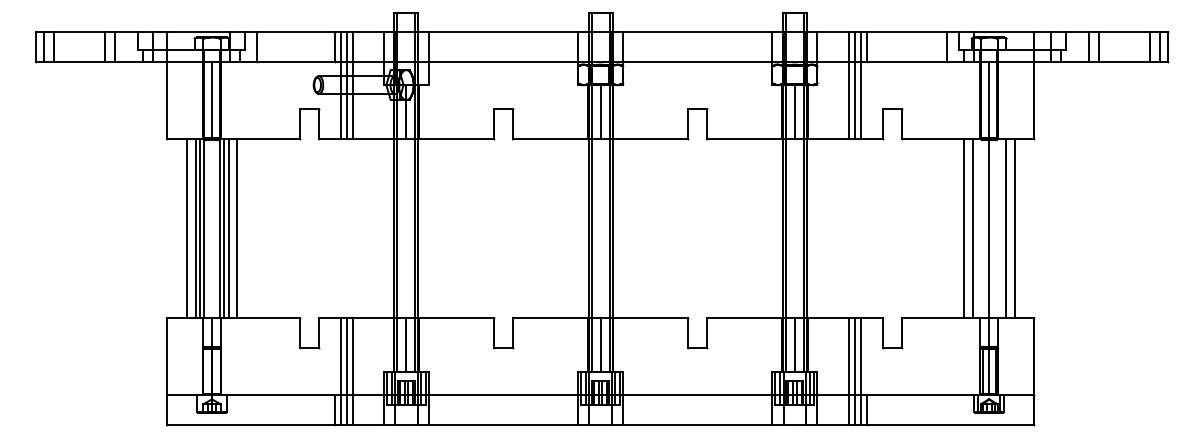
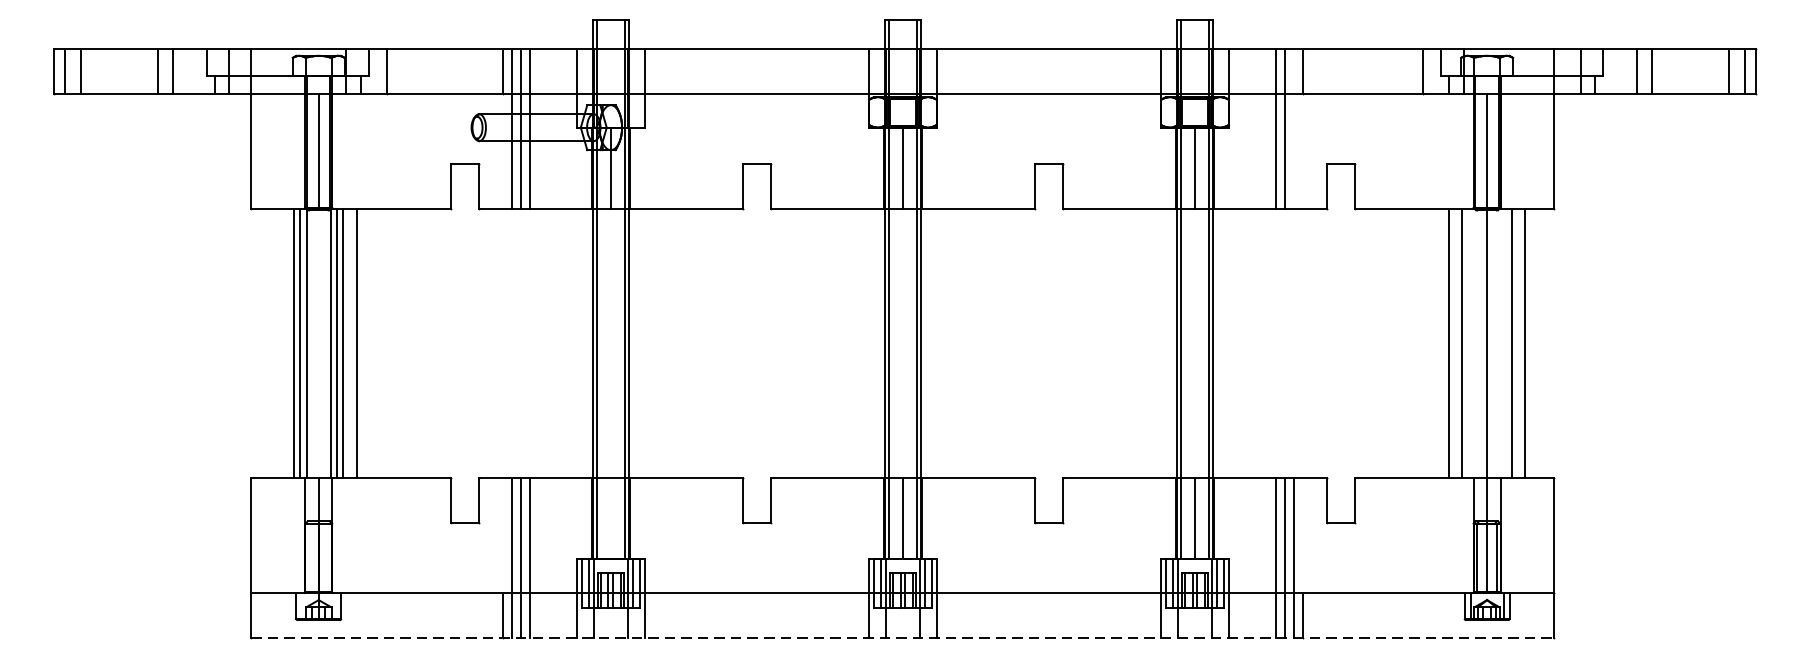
line: (860, 85) -> (1293, 128), removed
line: (186, 228) -> (280, 343), removed
line: (406, 345) -> (611, 519), removed
line: (601, 424) -> (904, 637), solid -> dashed

